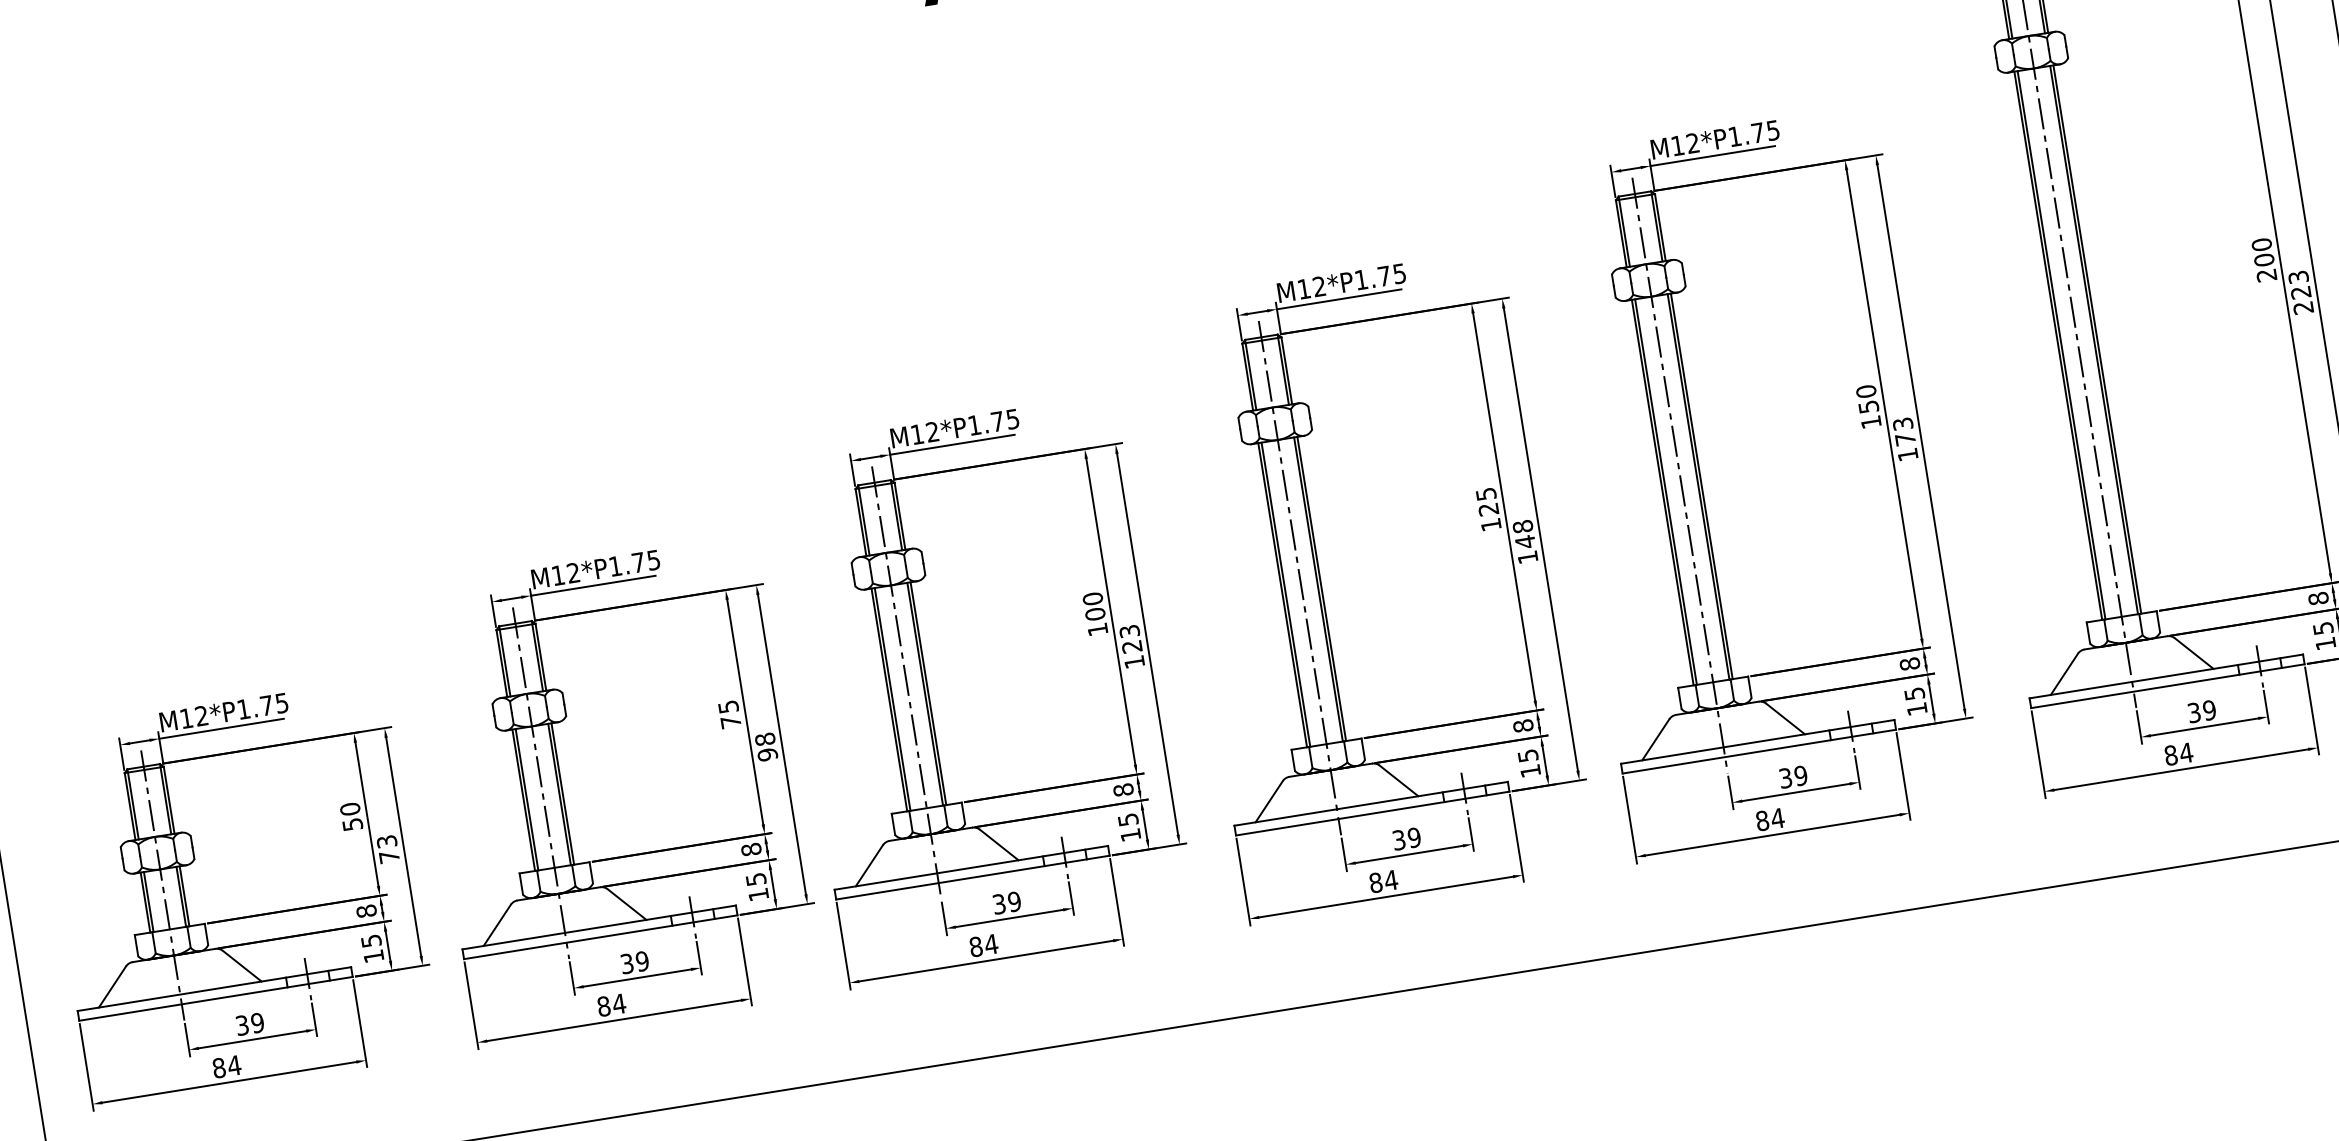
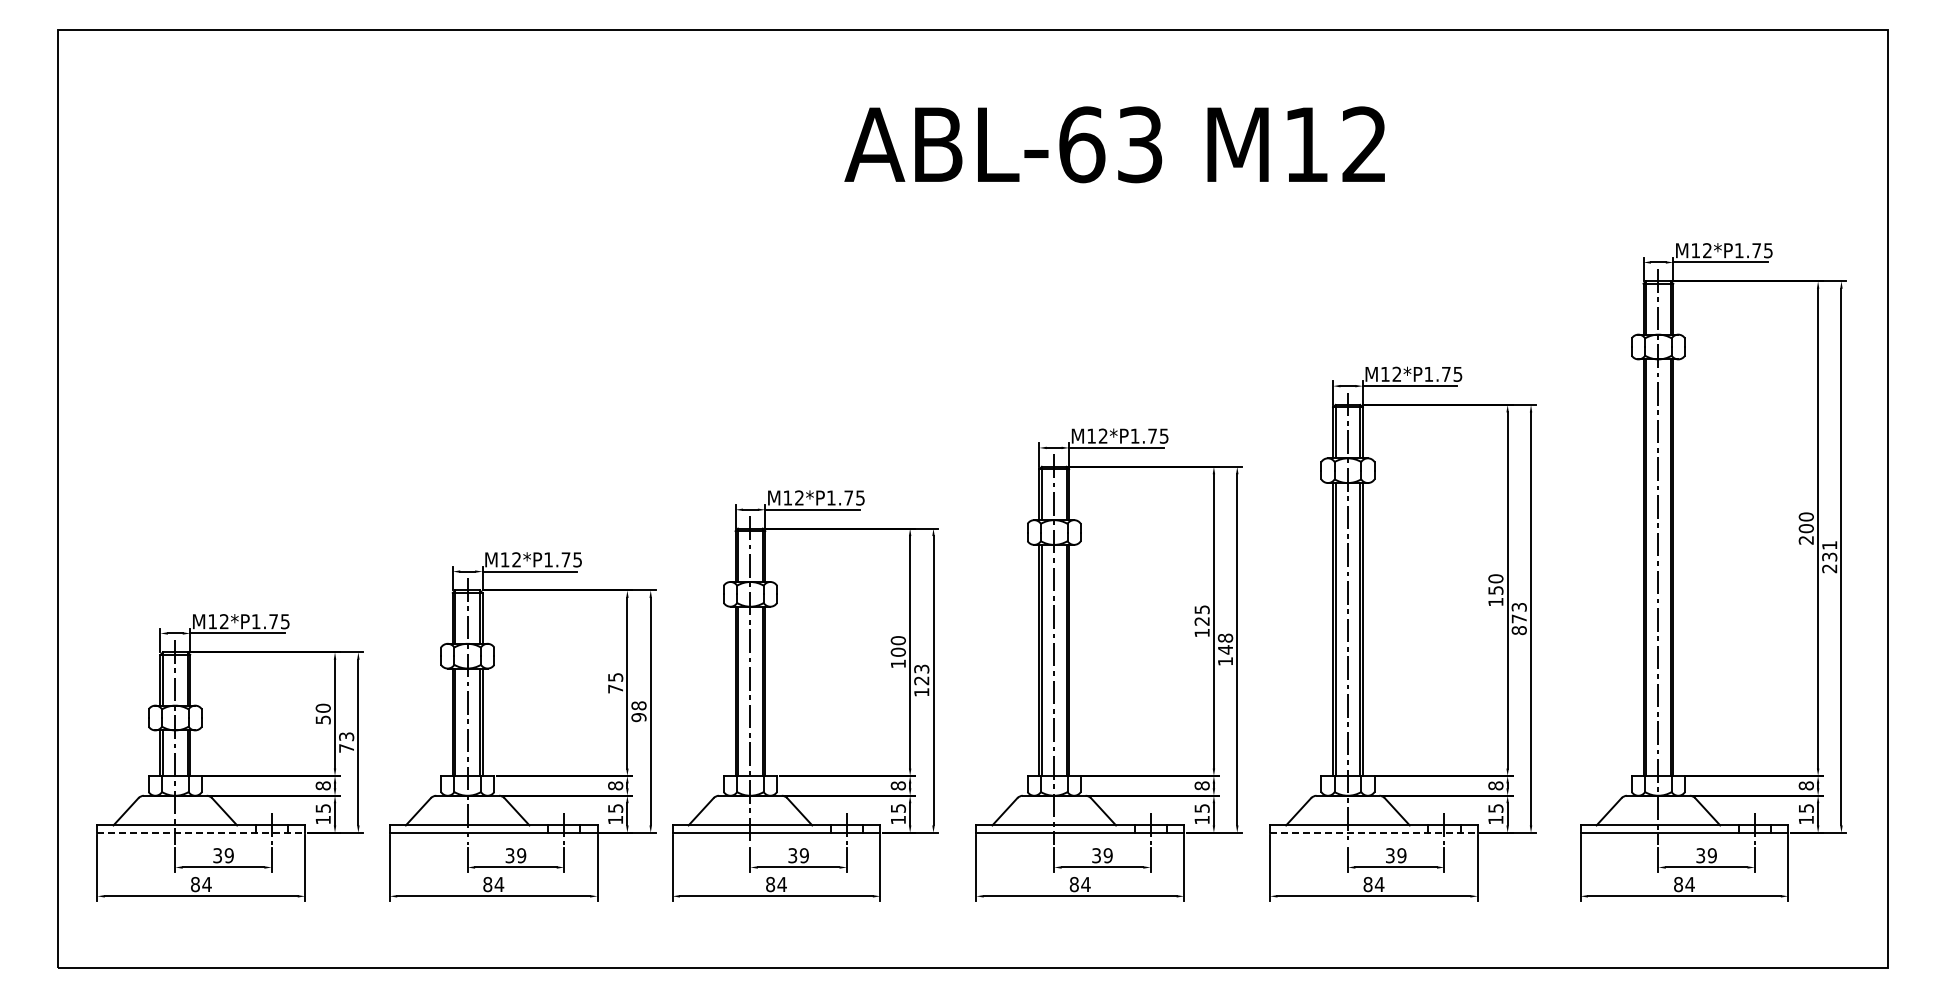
text: (2299, 285) -> (1829, 551), 223 -> 231
text: (1906, 454) -> (1518, 630), 173 -> 873
line: (1758, 751) -> (1373, 832), solid -> dashed
line: (216, 998) -> (201, 832), solid -> dashed

